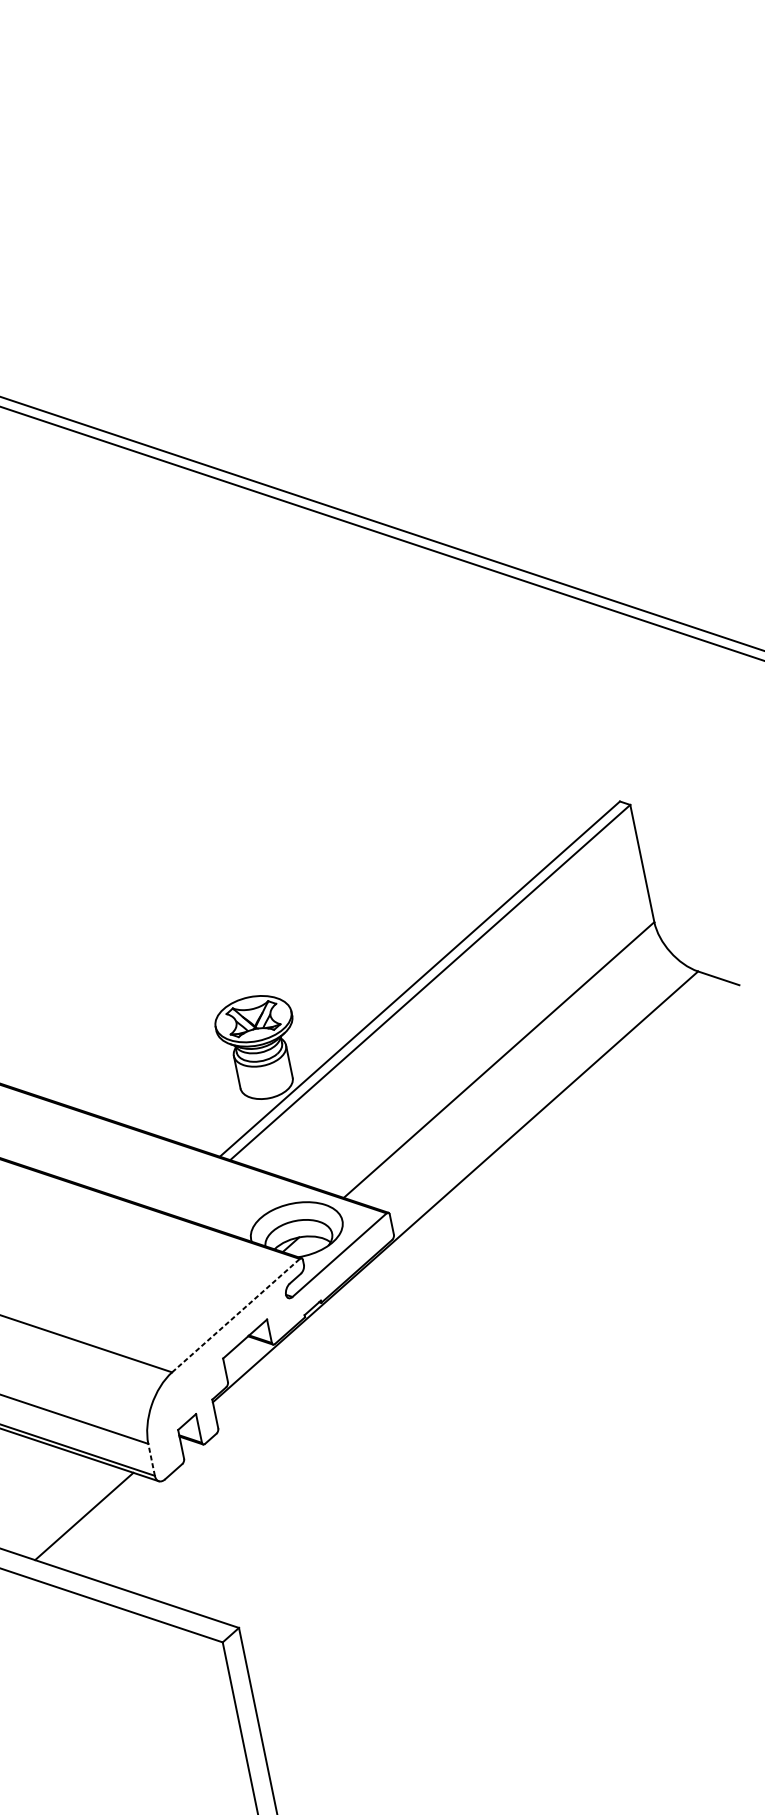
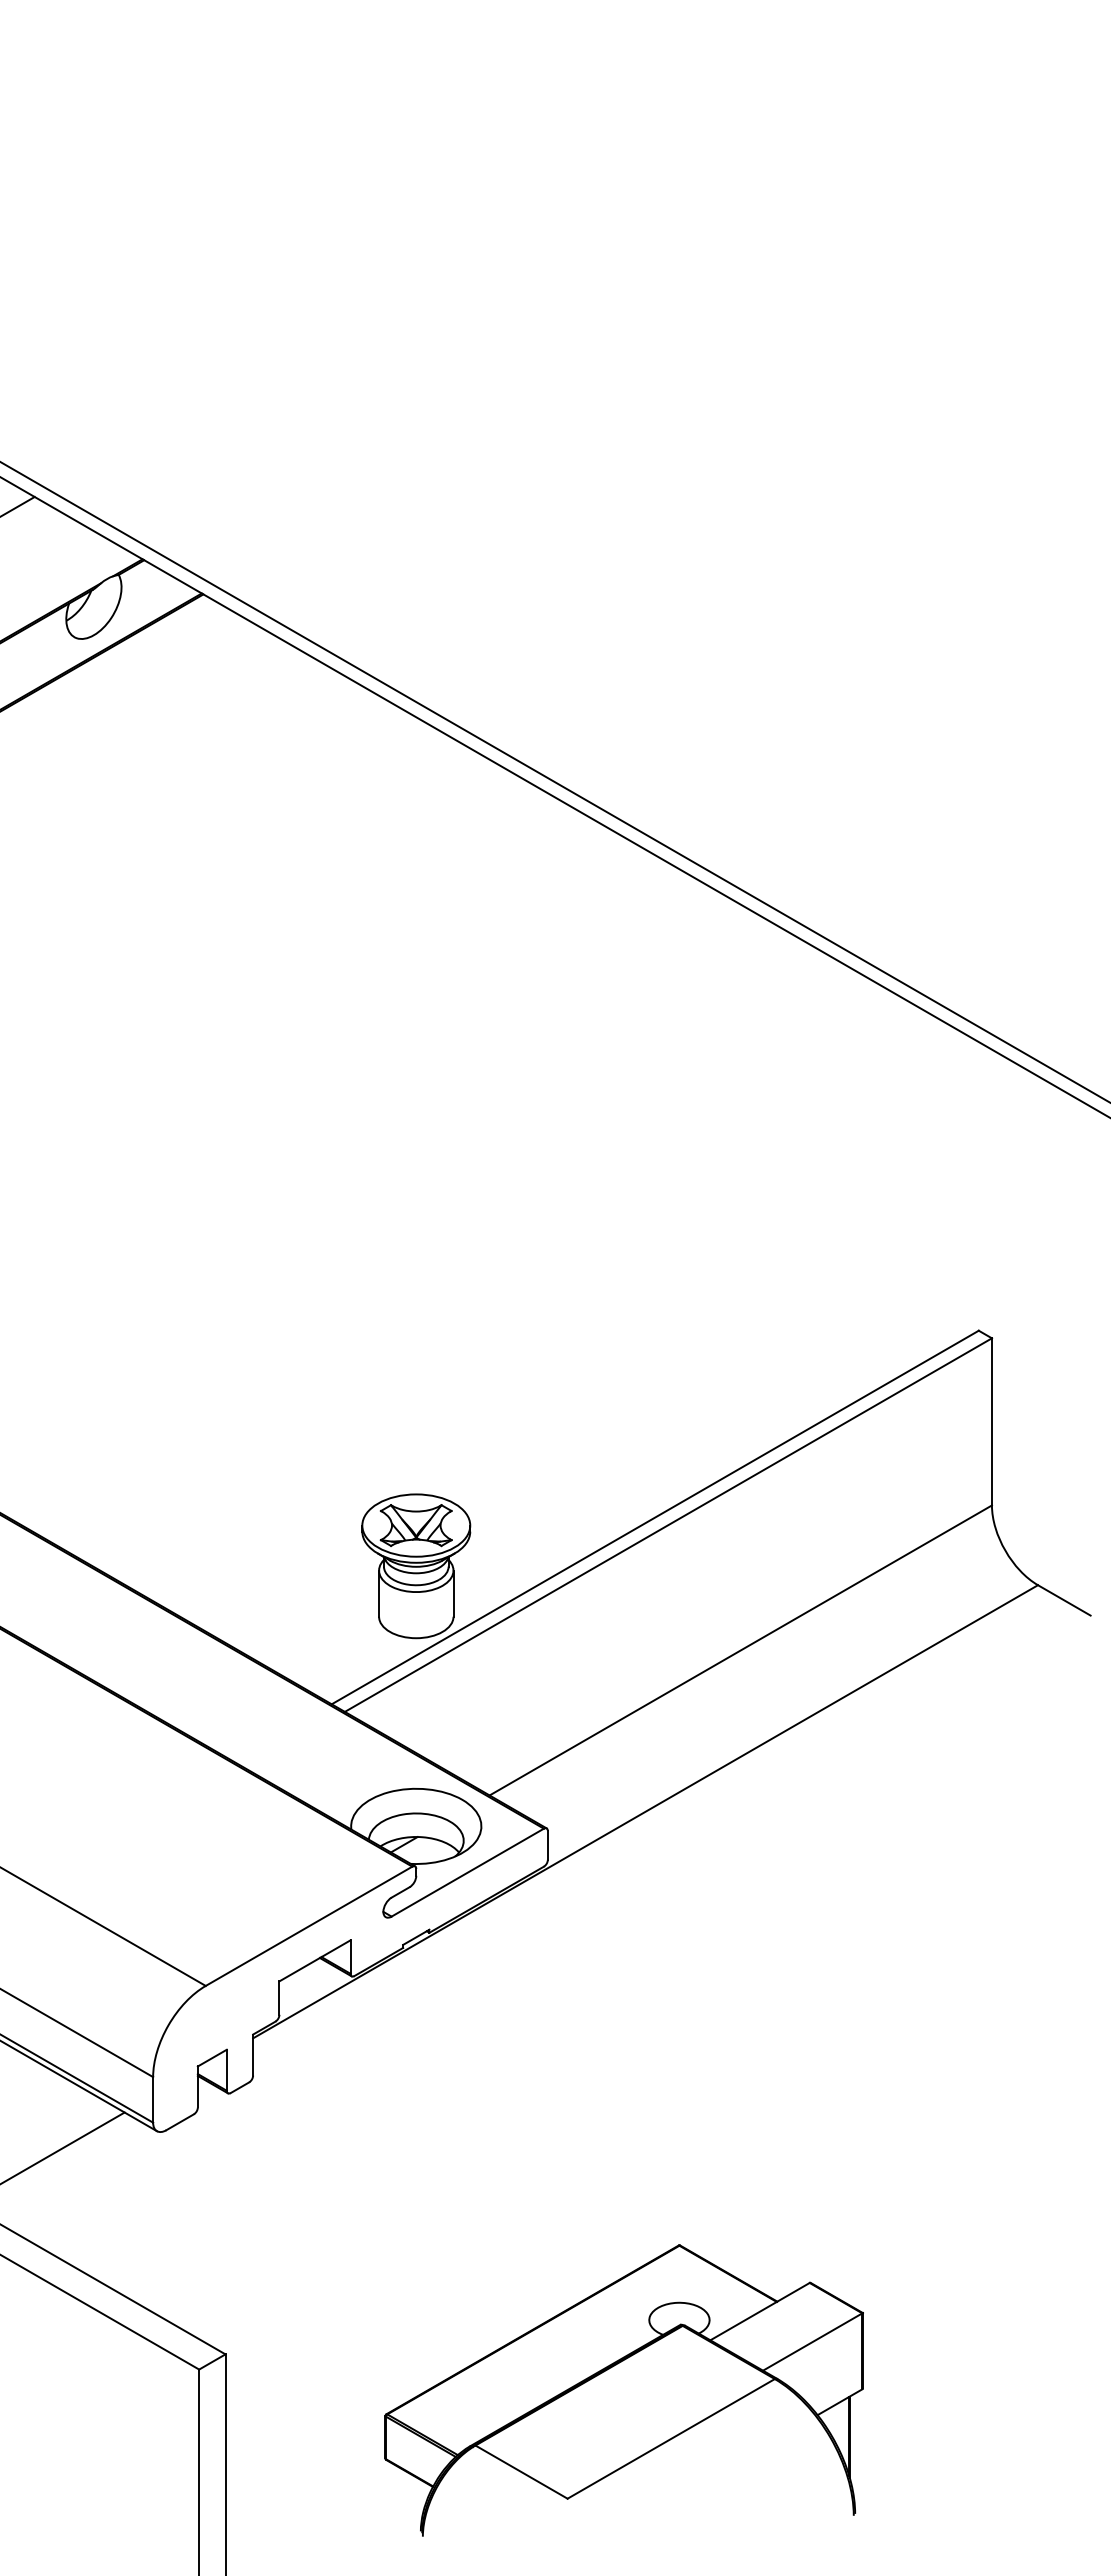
line: (236, 1315) -> (309, 1926), dashed -> solid
line: (151, 1459) -> (153, 2099), dashed -> solid
part: (523, 1595) -> (623, 2390), added

